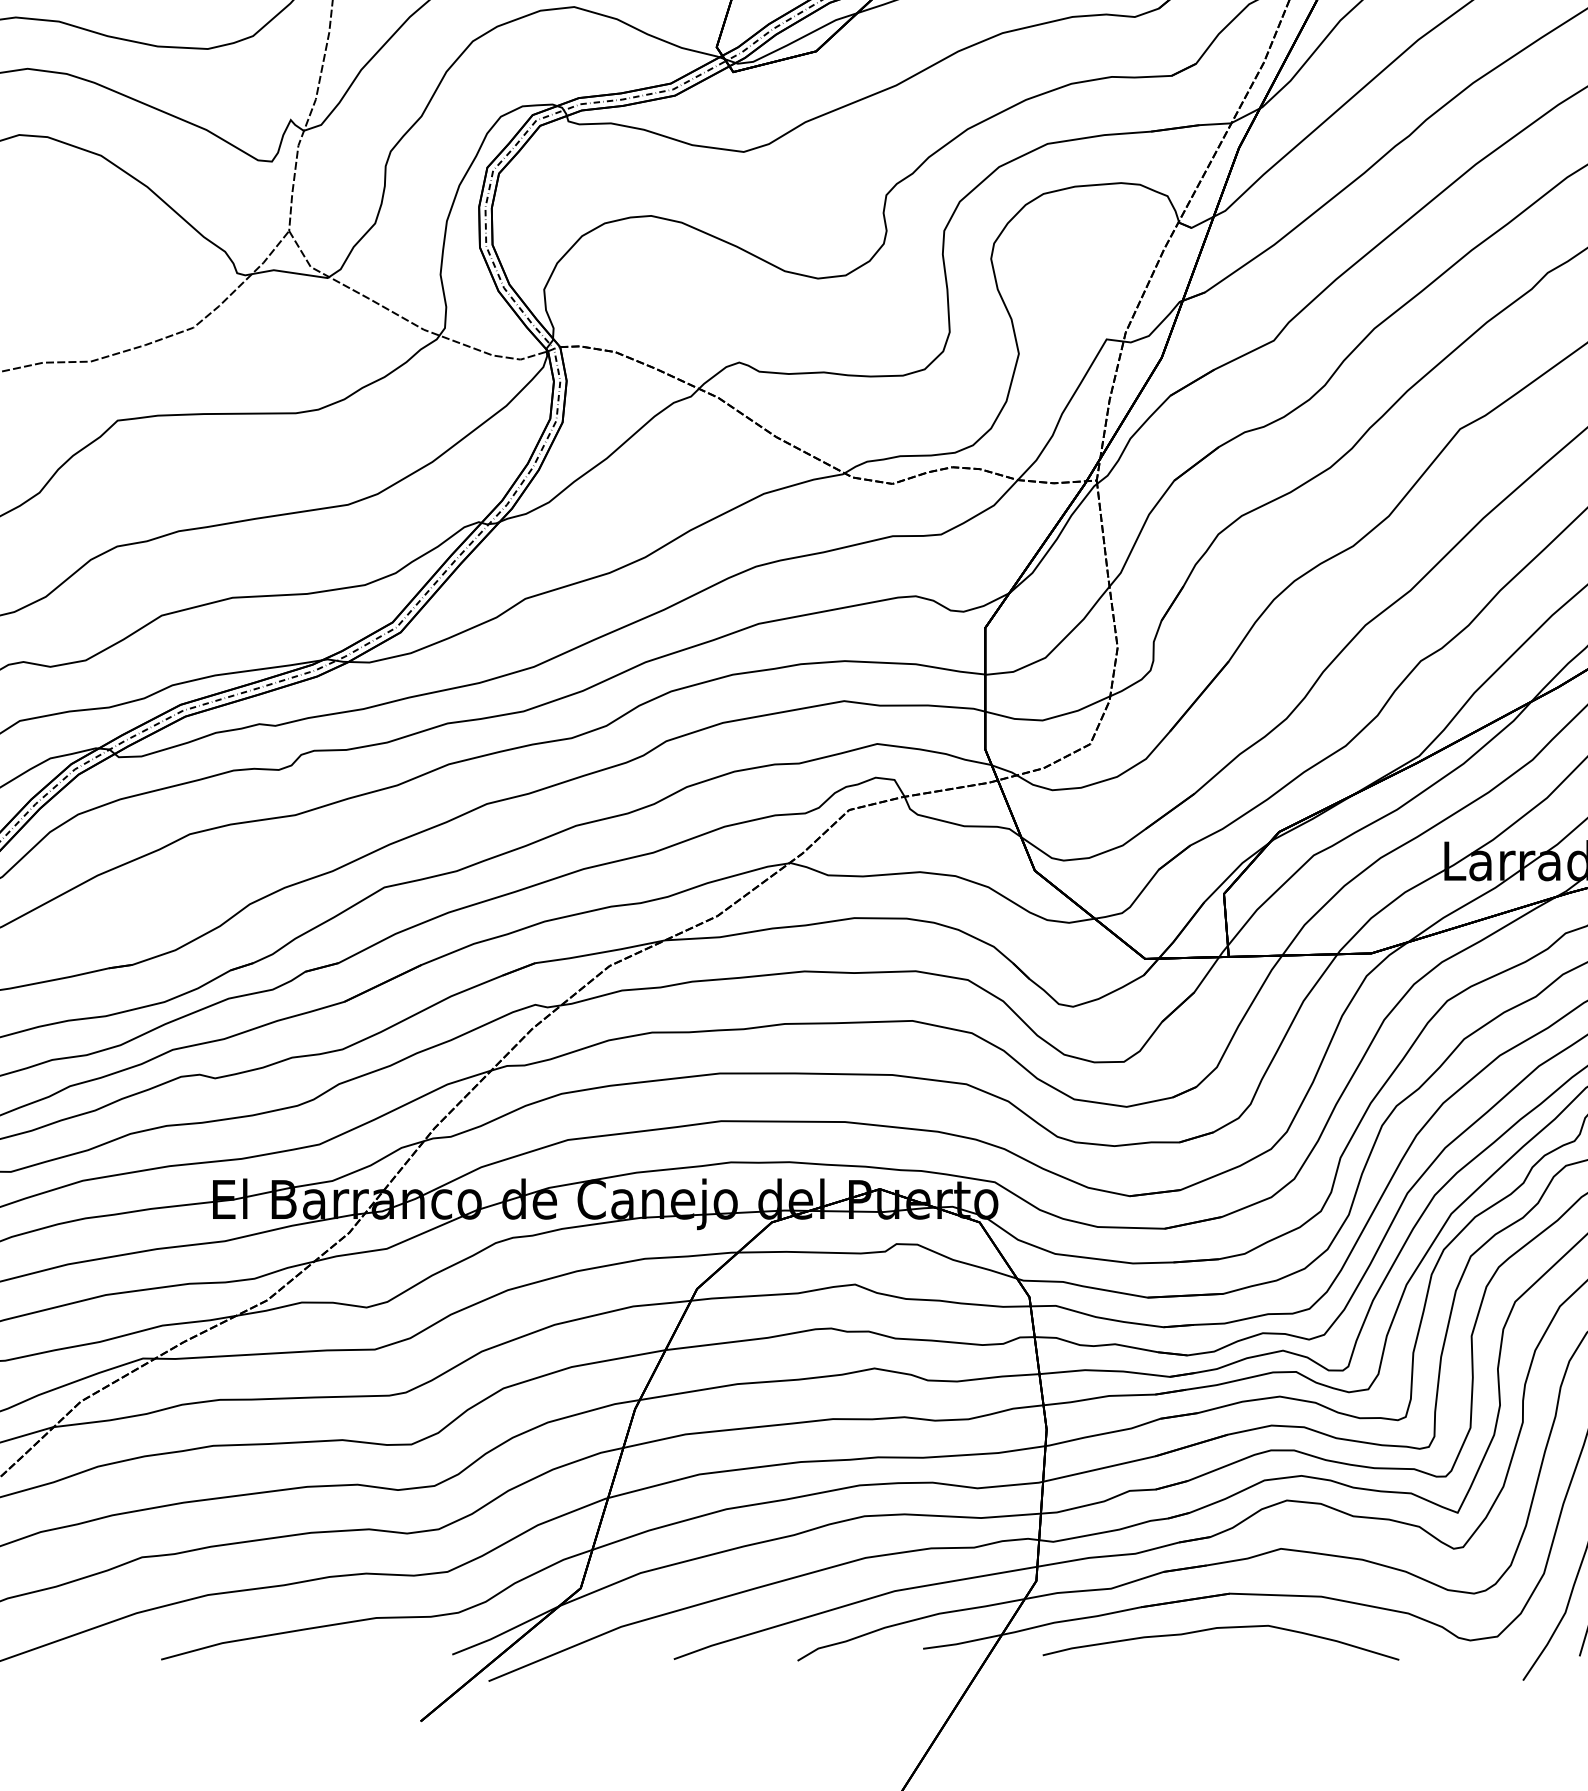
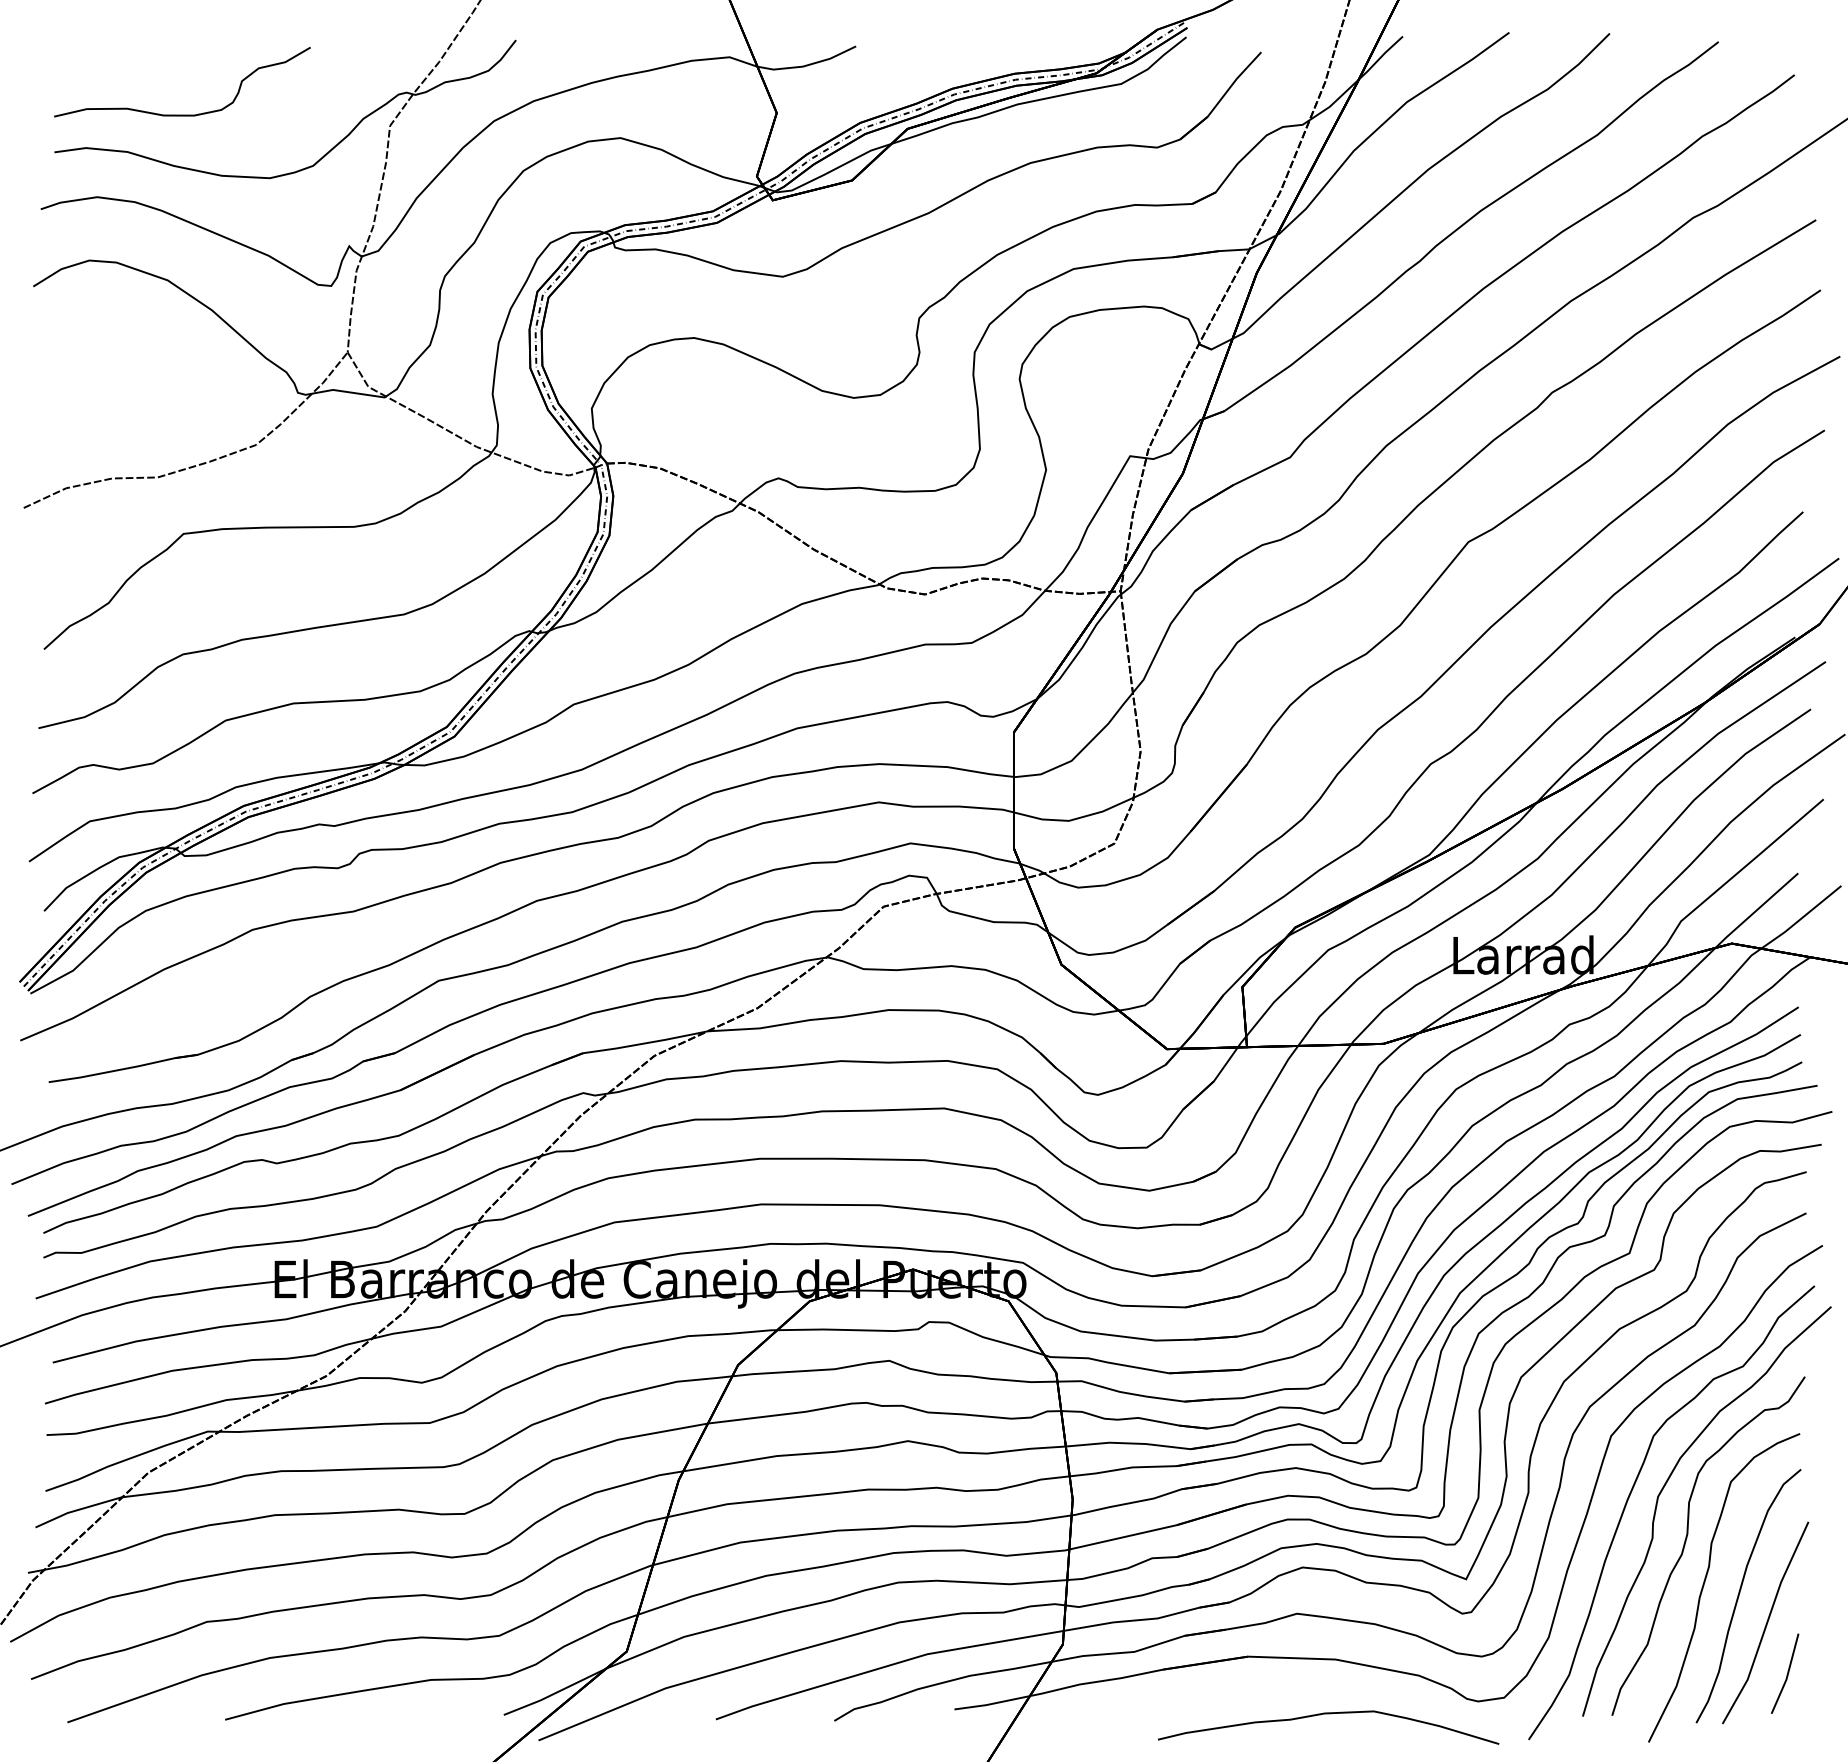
curve: (1220, 1629) -> (1328, 1714), moved

